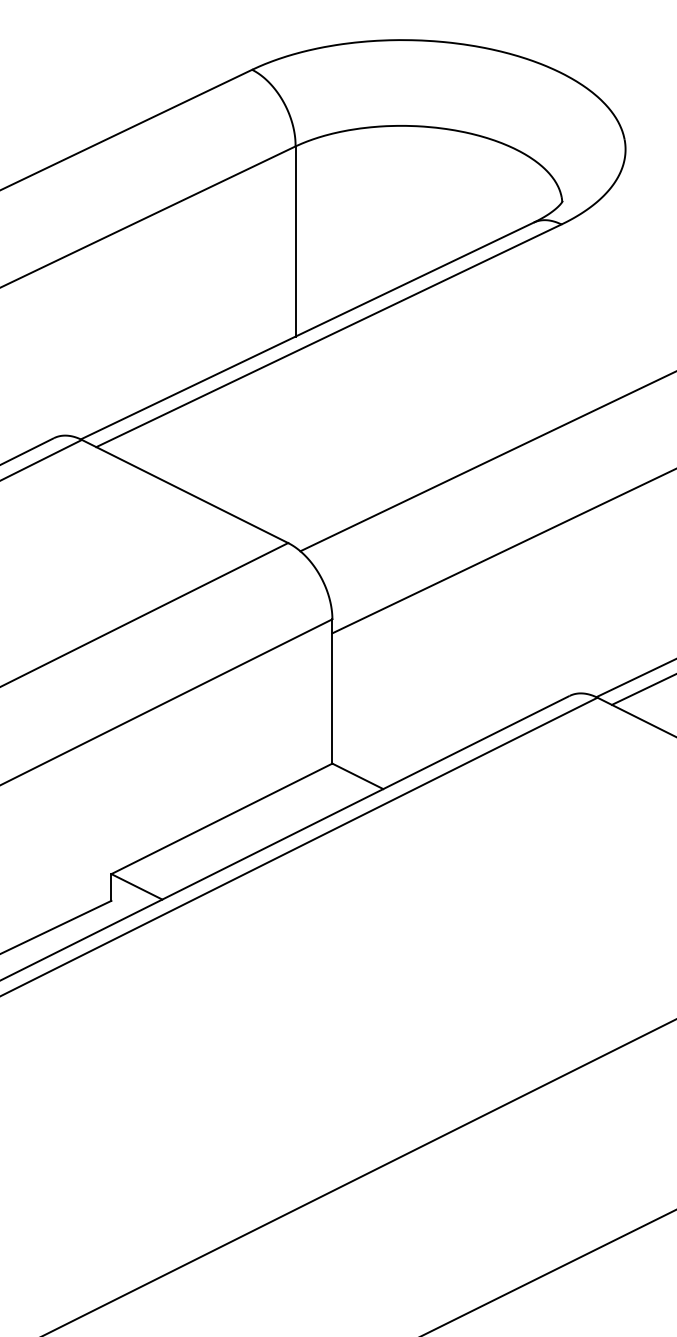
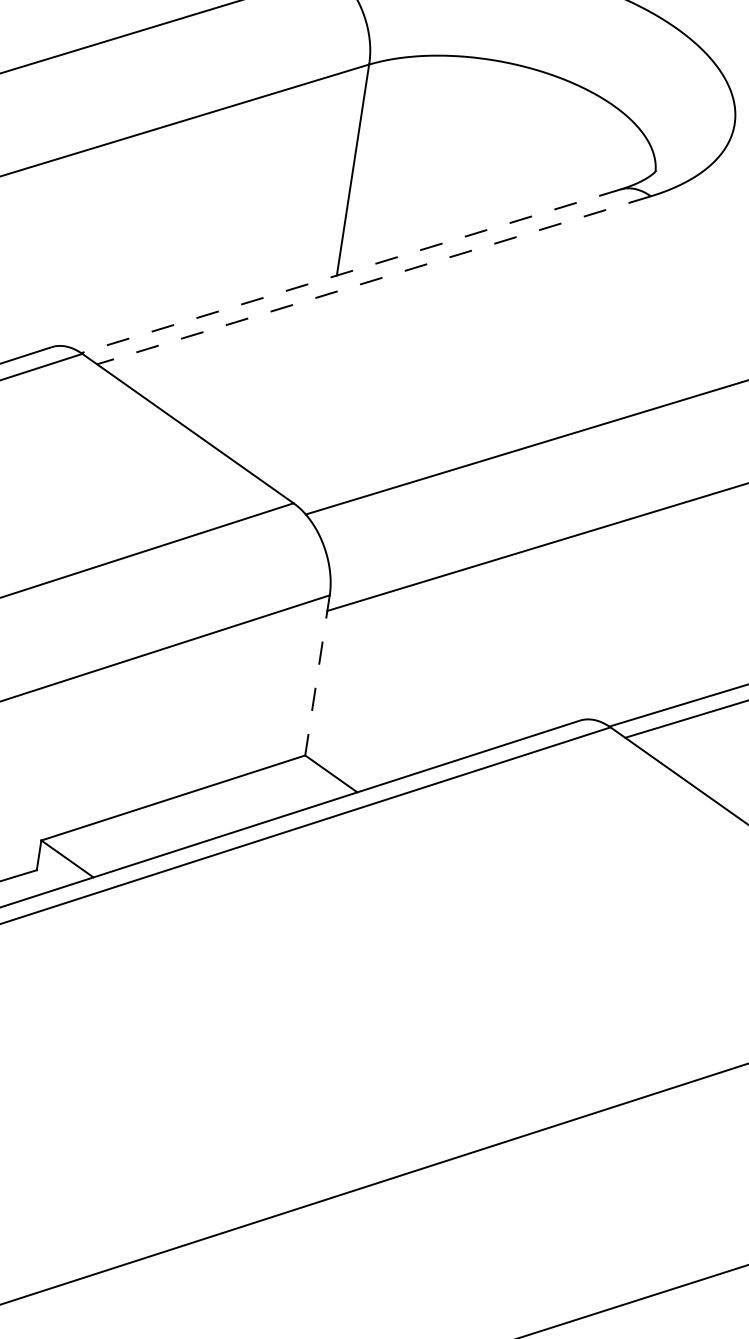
line: (307, 330) -> (351, 270), solid -> dashed
line: (328, 335) -> (373, 279), solid -> dashed
line: (332, 691) -> (317, 675), solid -> dashed

